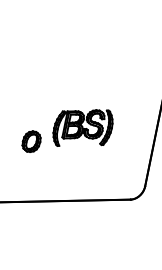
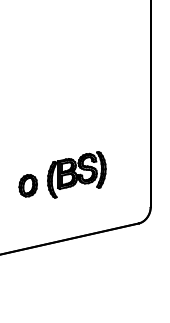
part: (82, 127) -> (76, 174), moved

